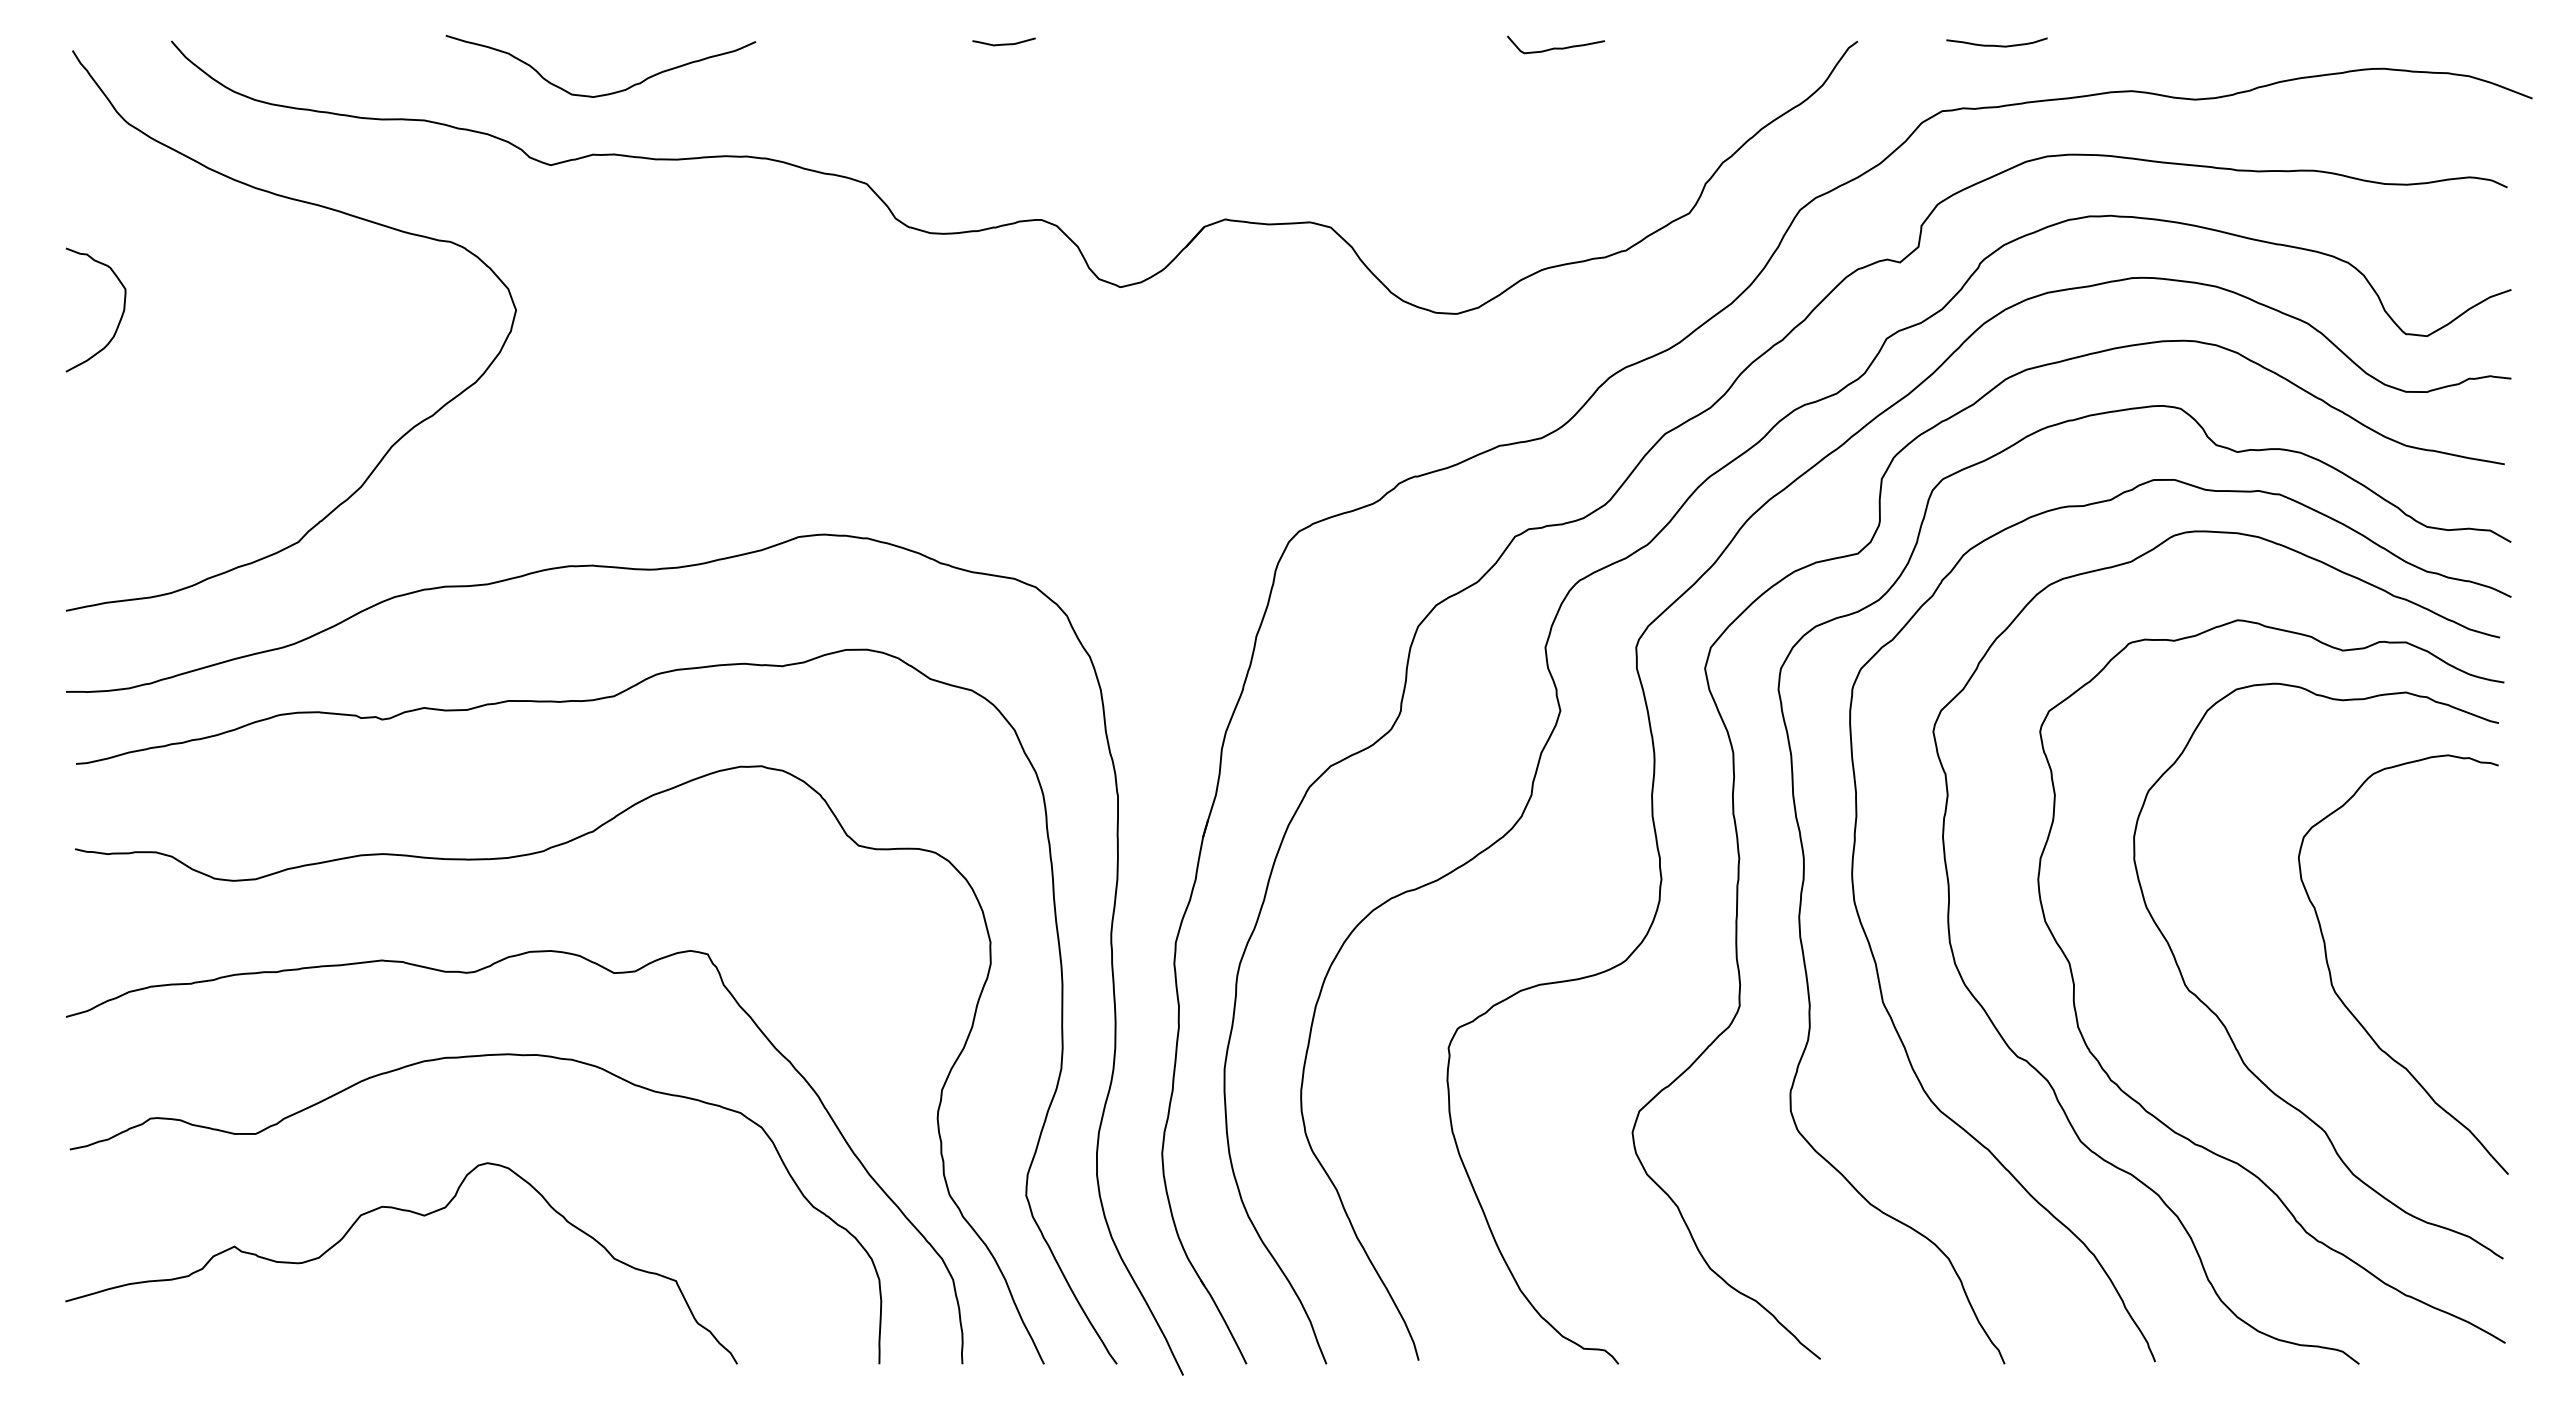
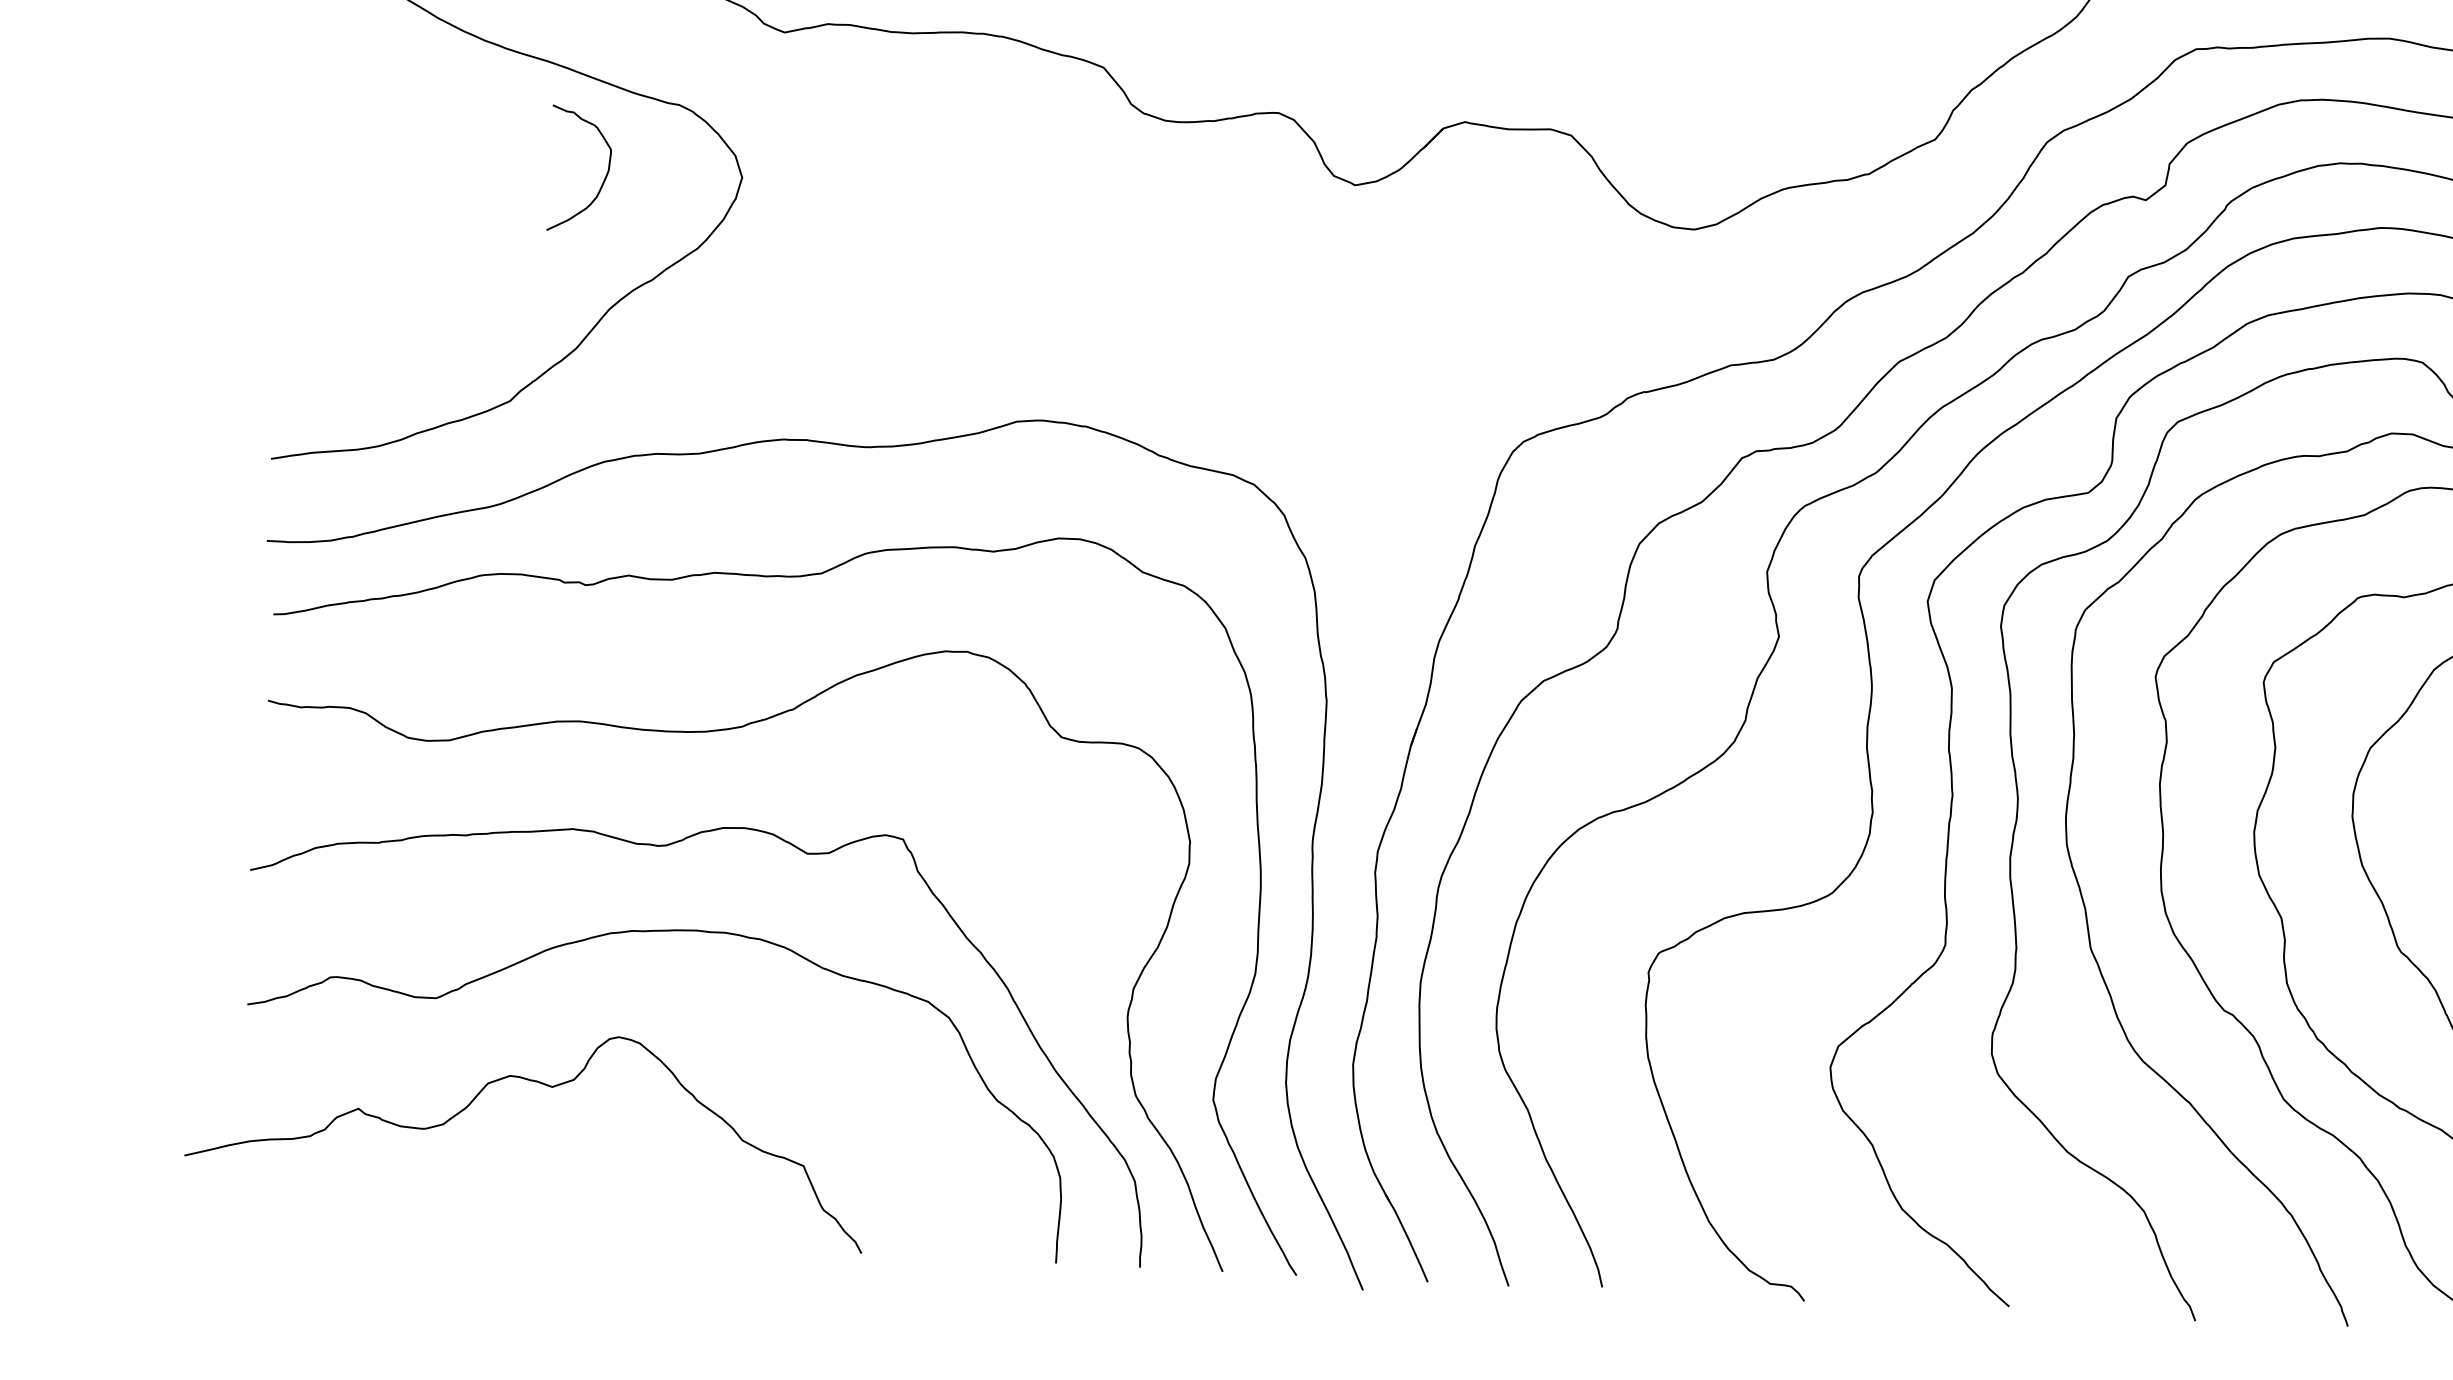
curve: (119, 319) -> (603, 179), moved
curve: (416, 1214) -> (544, 1085), moved

